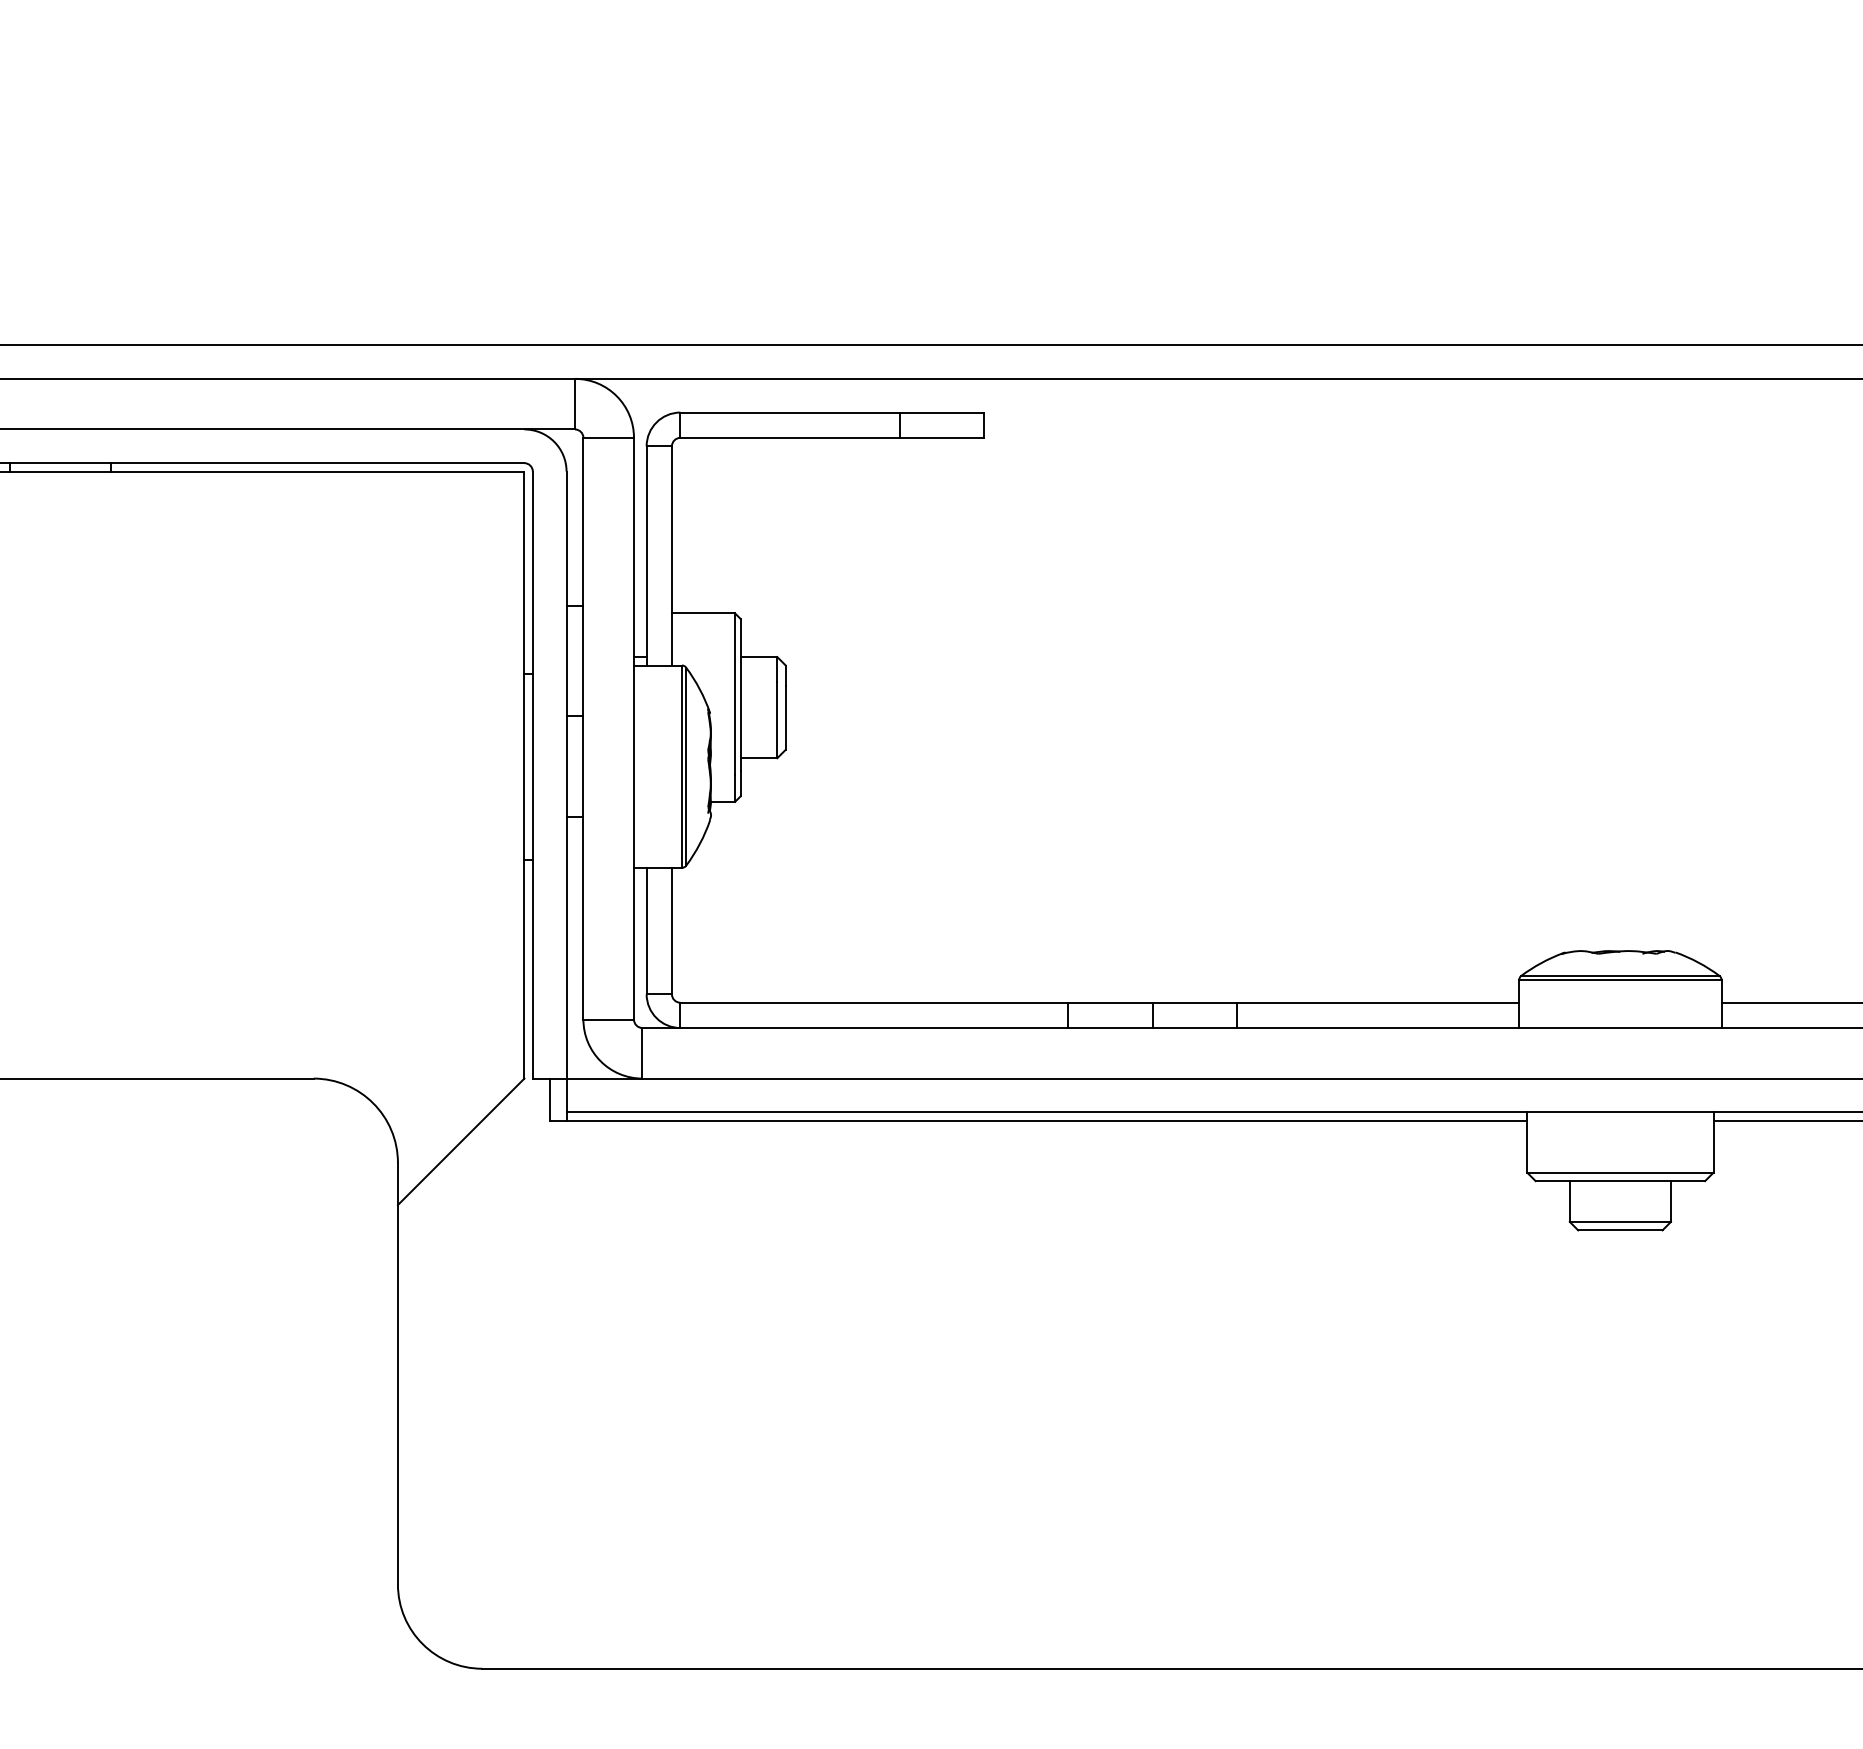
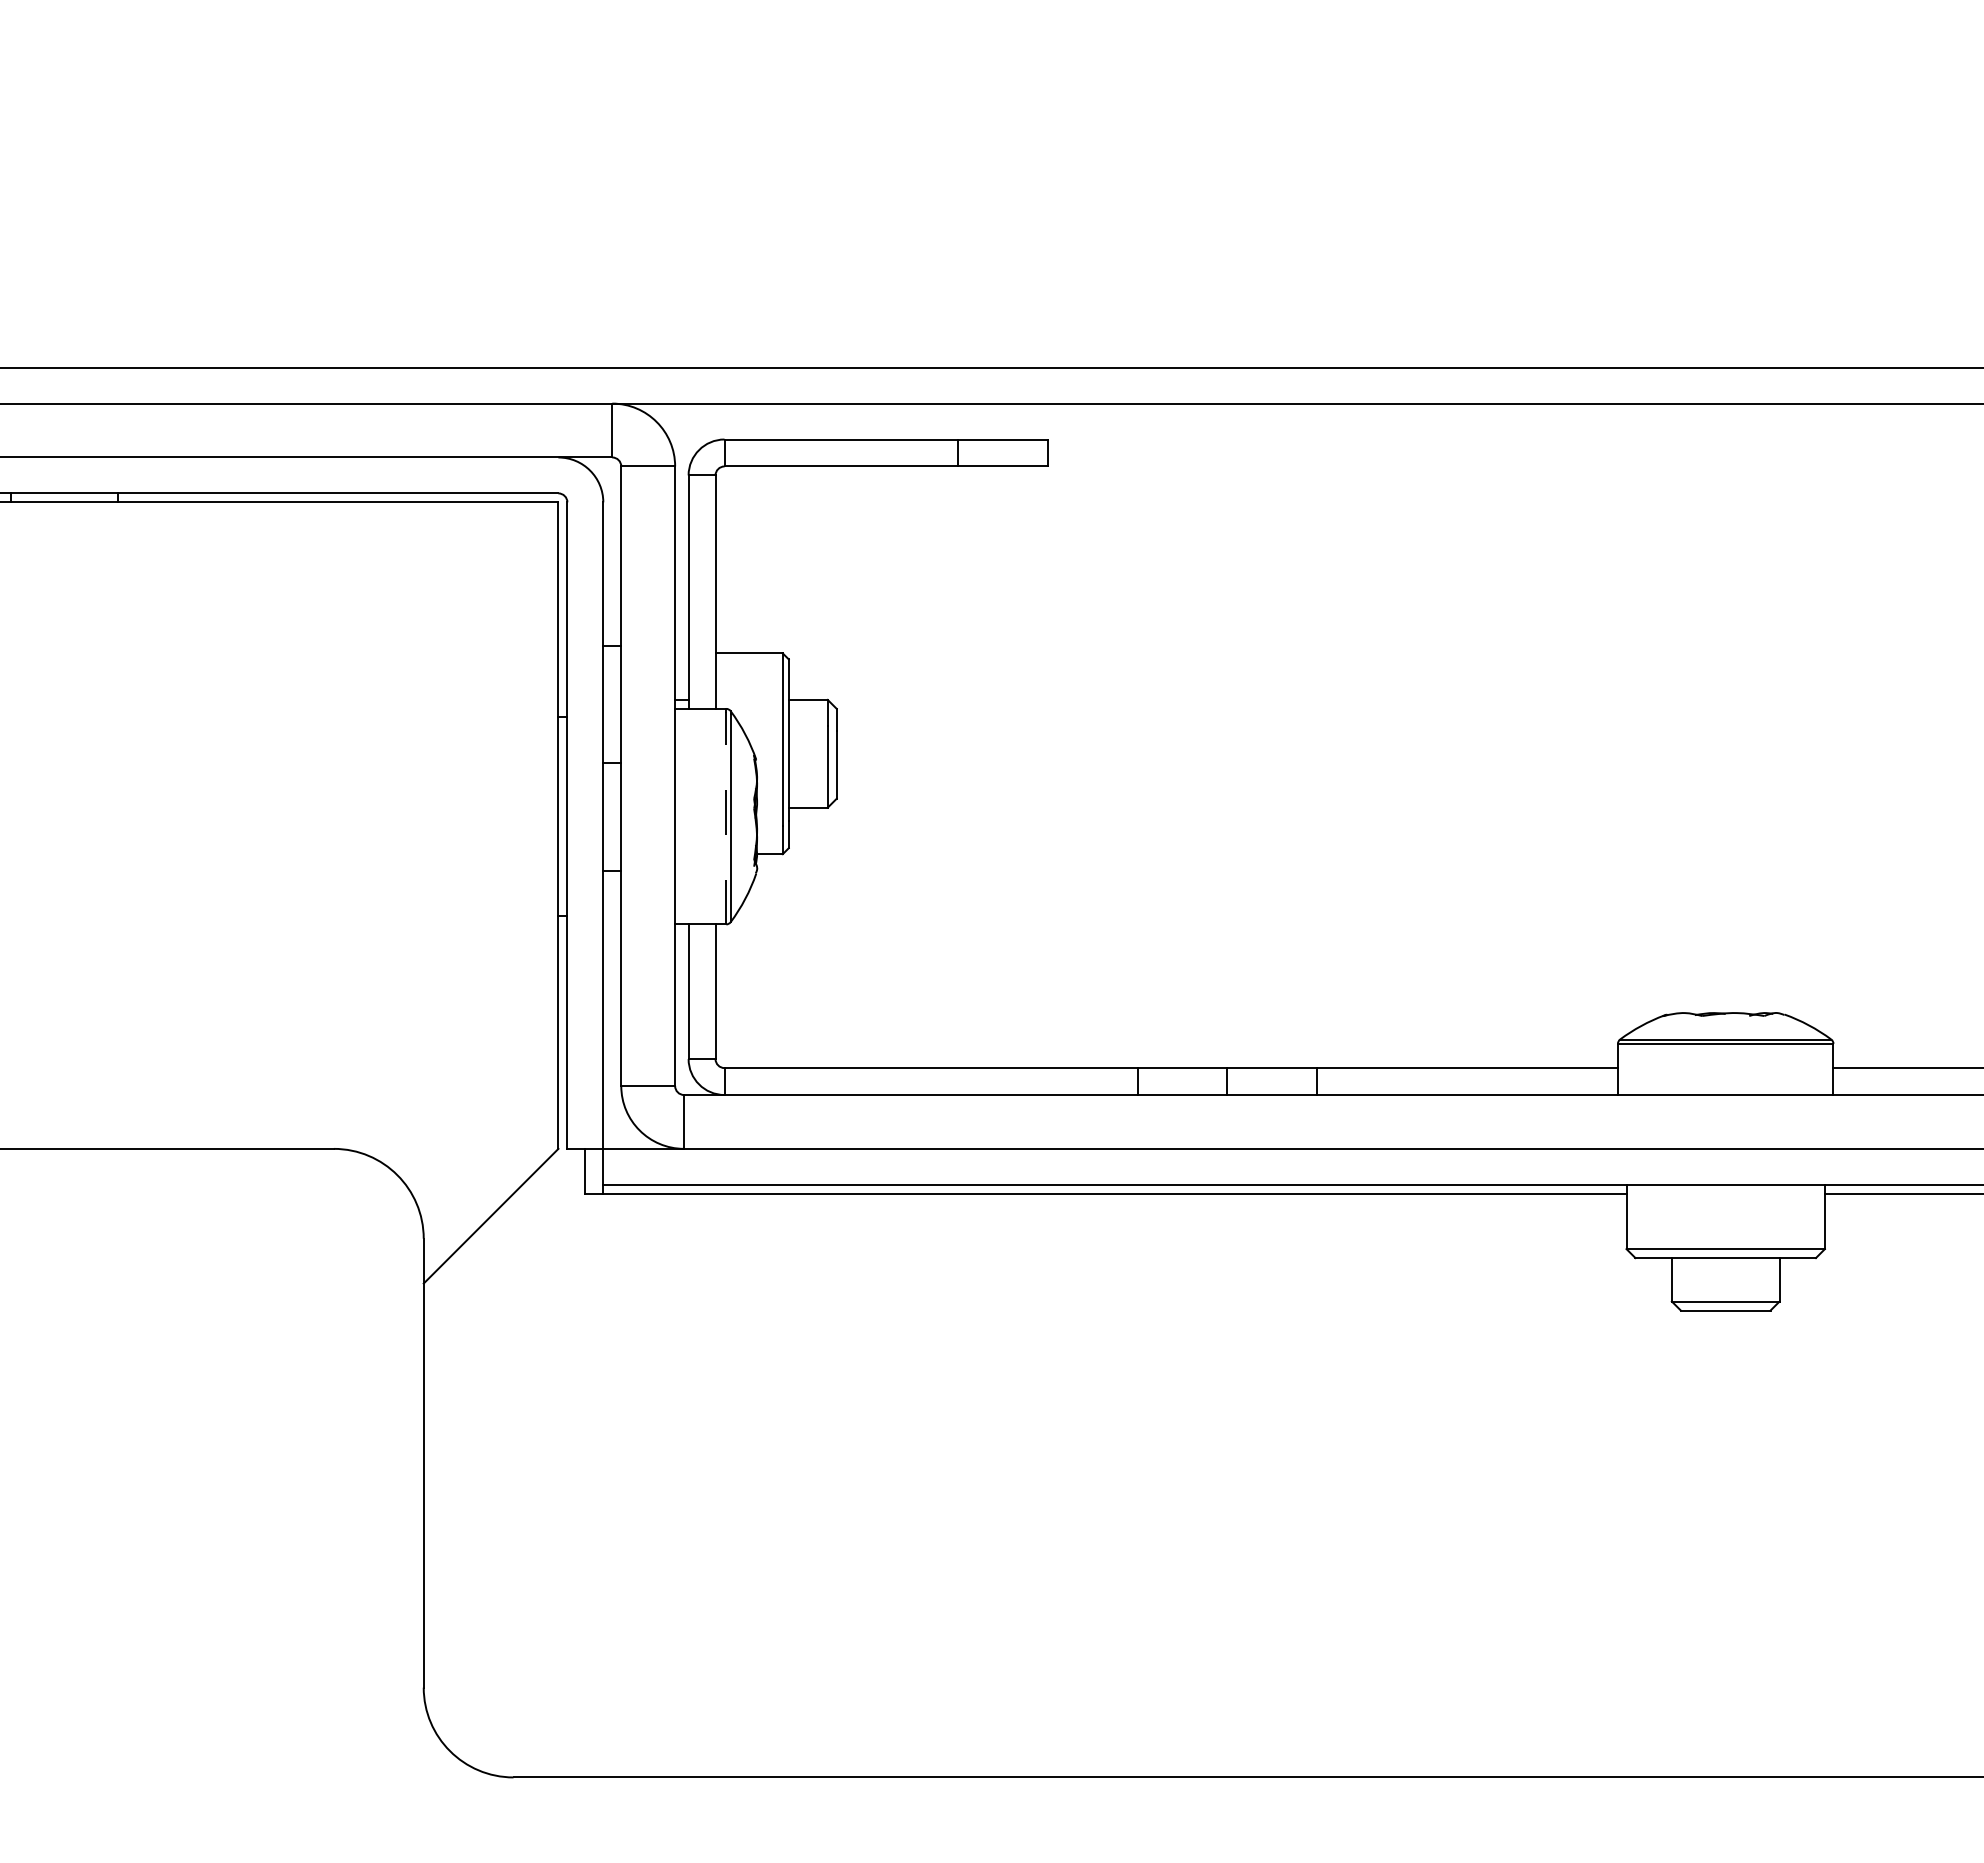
line: (682, 767) -> (726, 817), solid -> dashed

